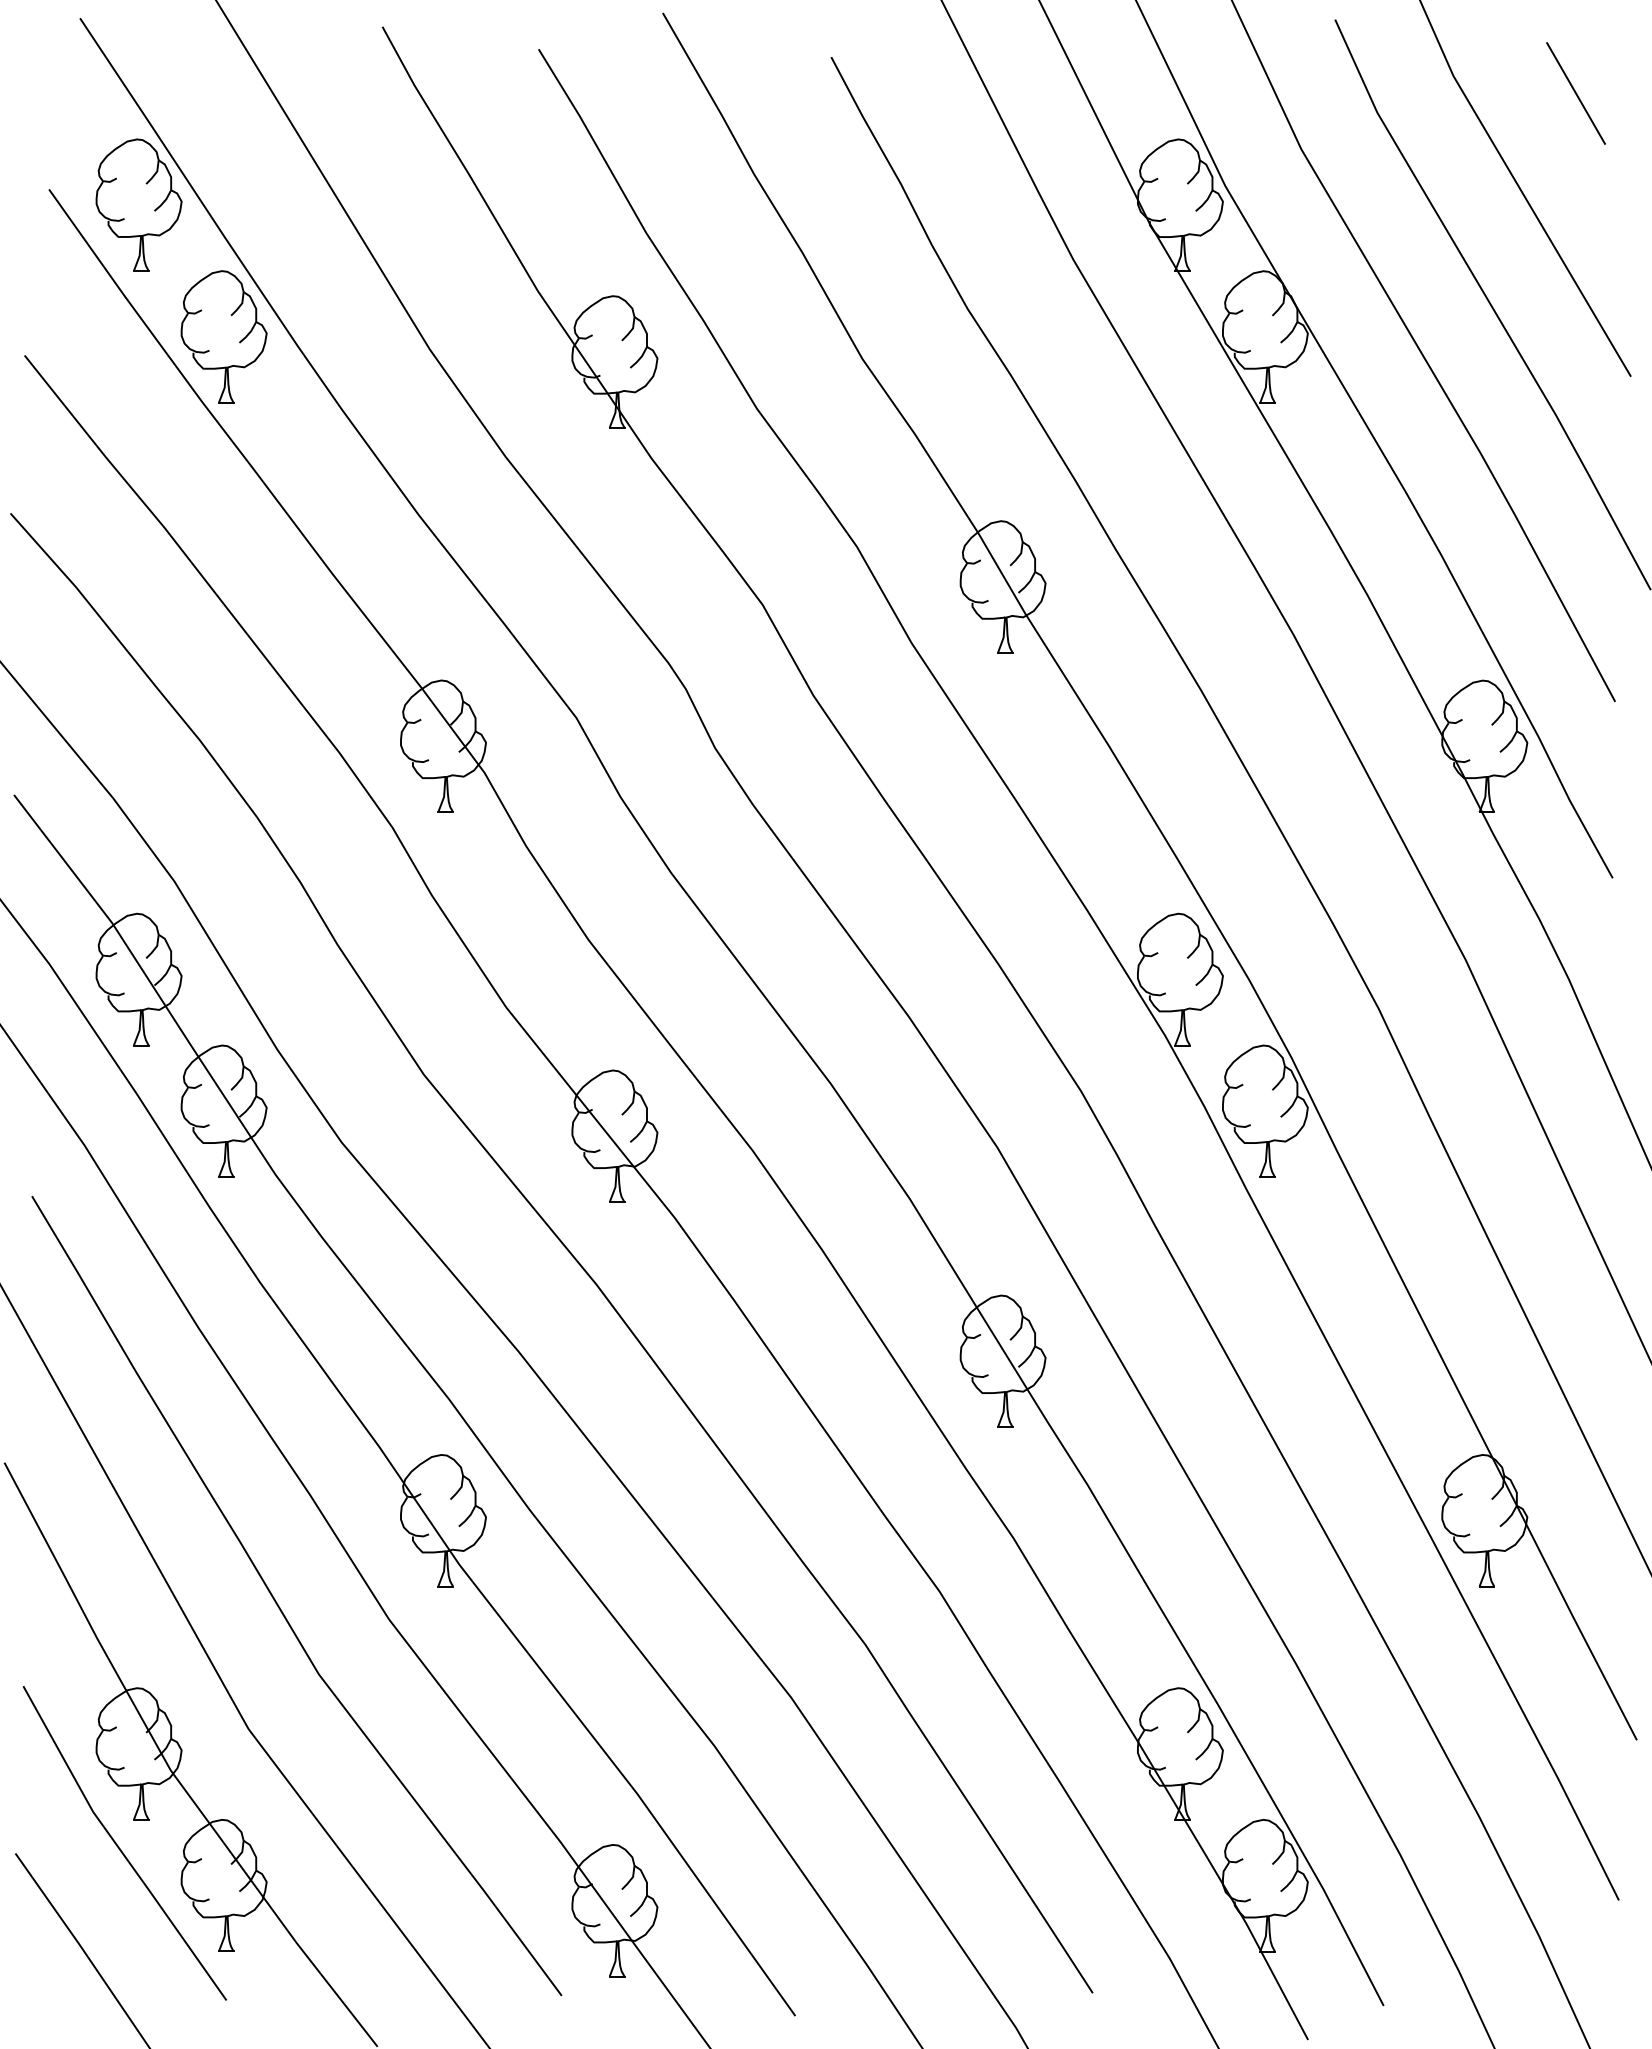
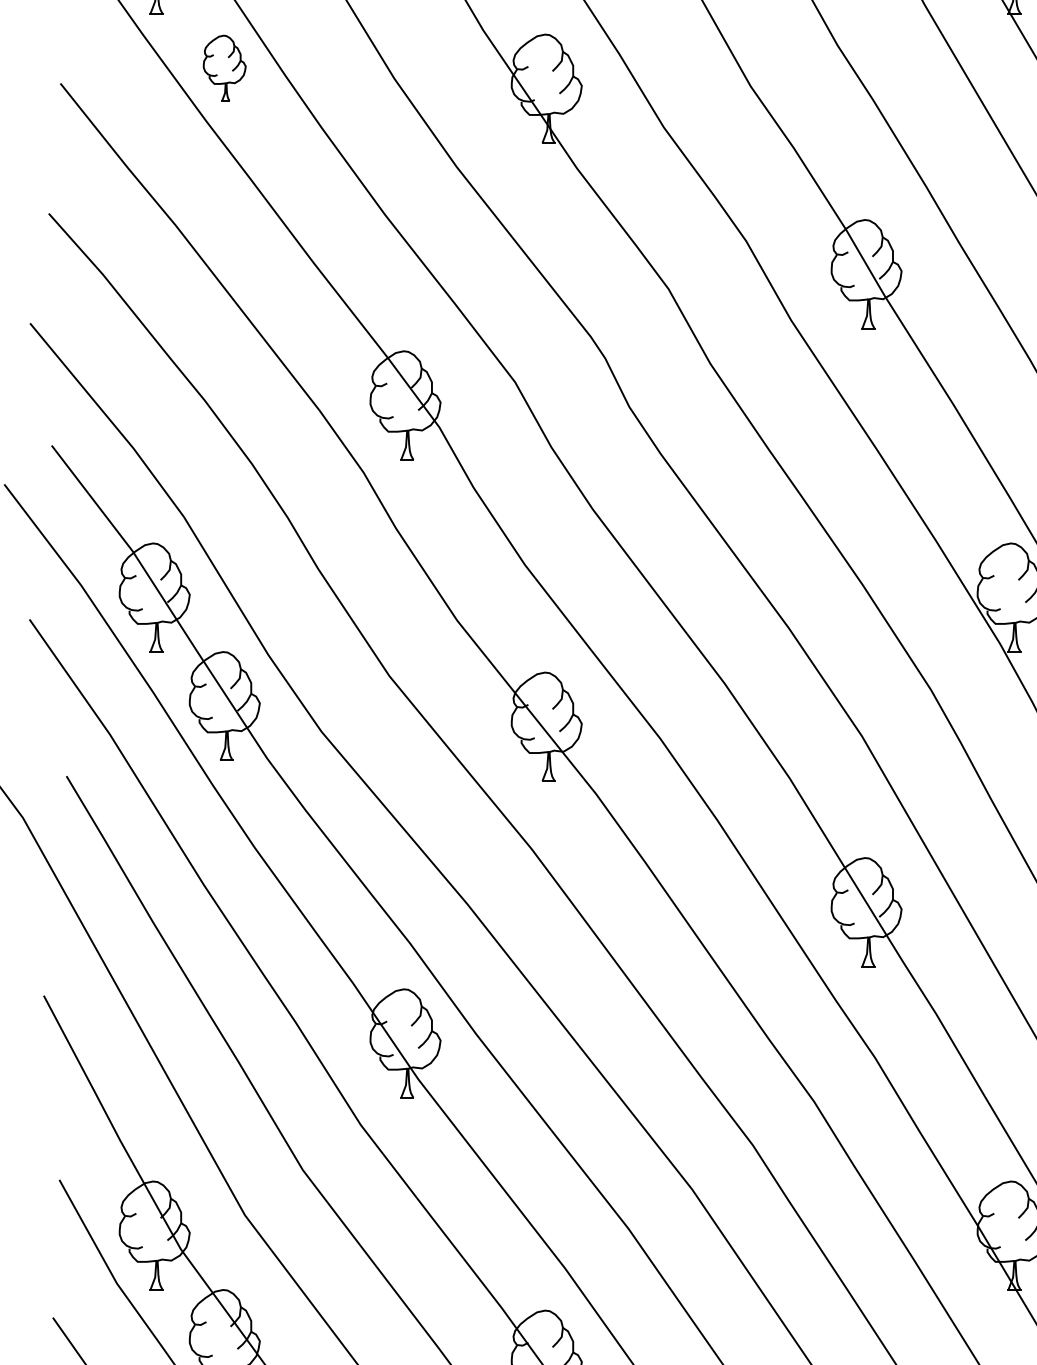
part: (223, 336) -> (224, 67), size x0.6

